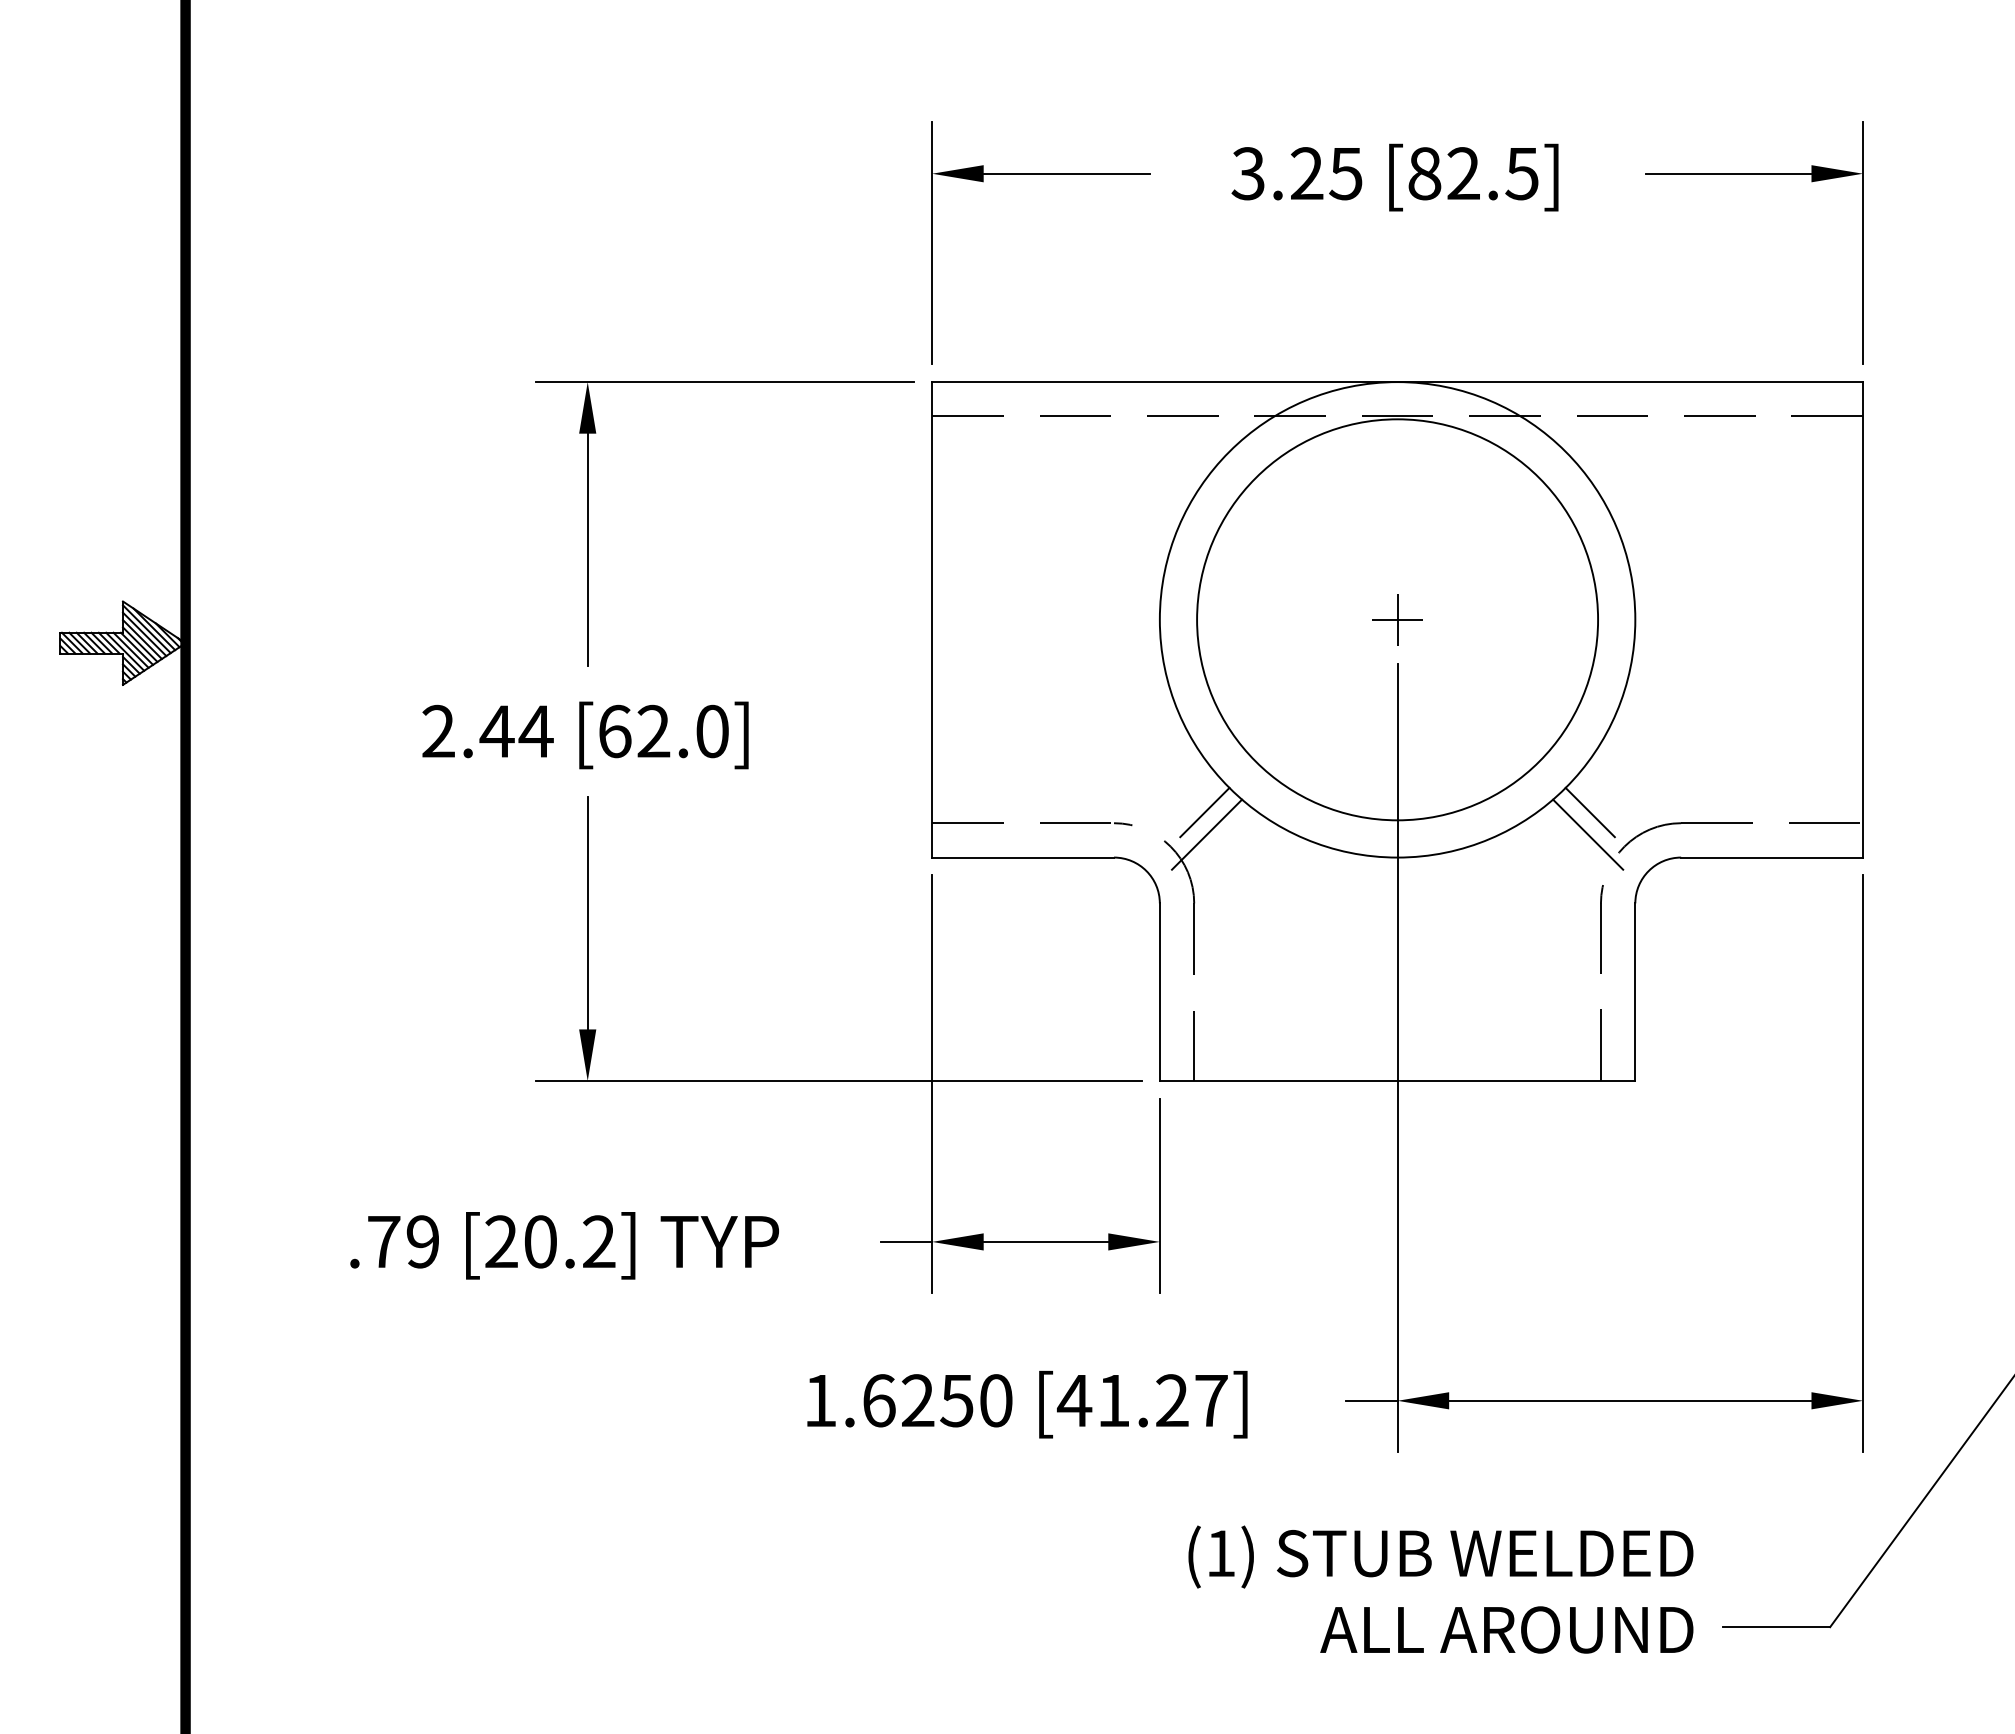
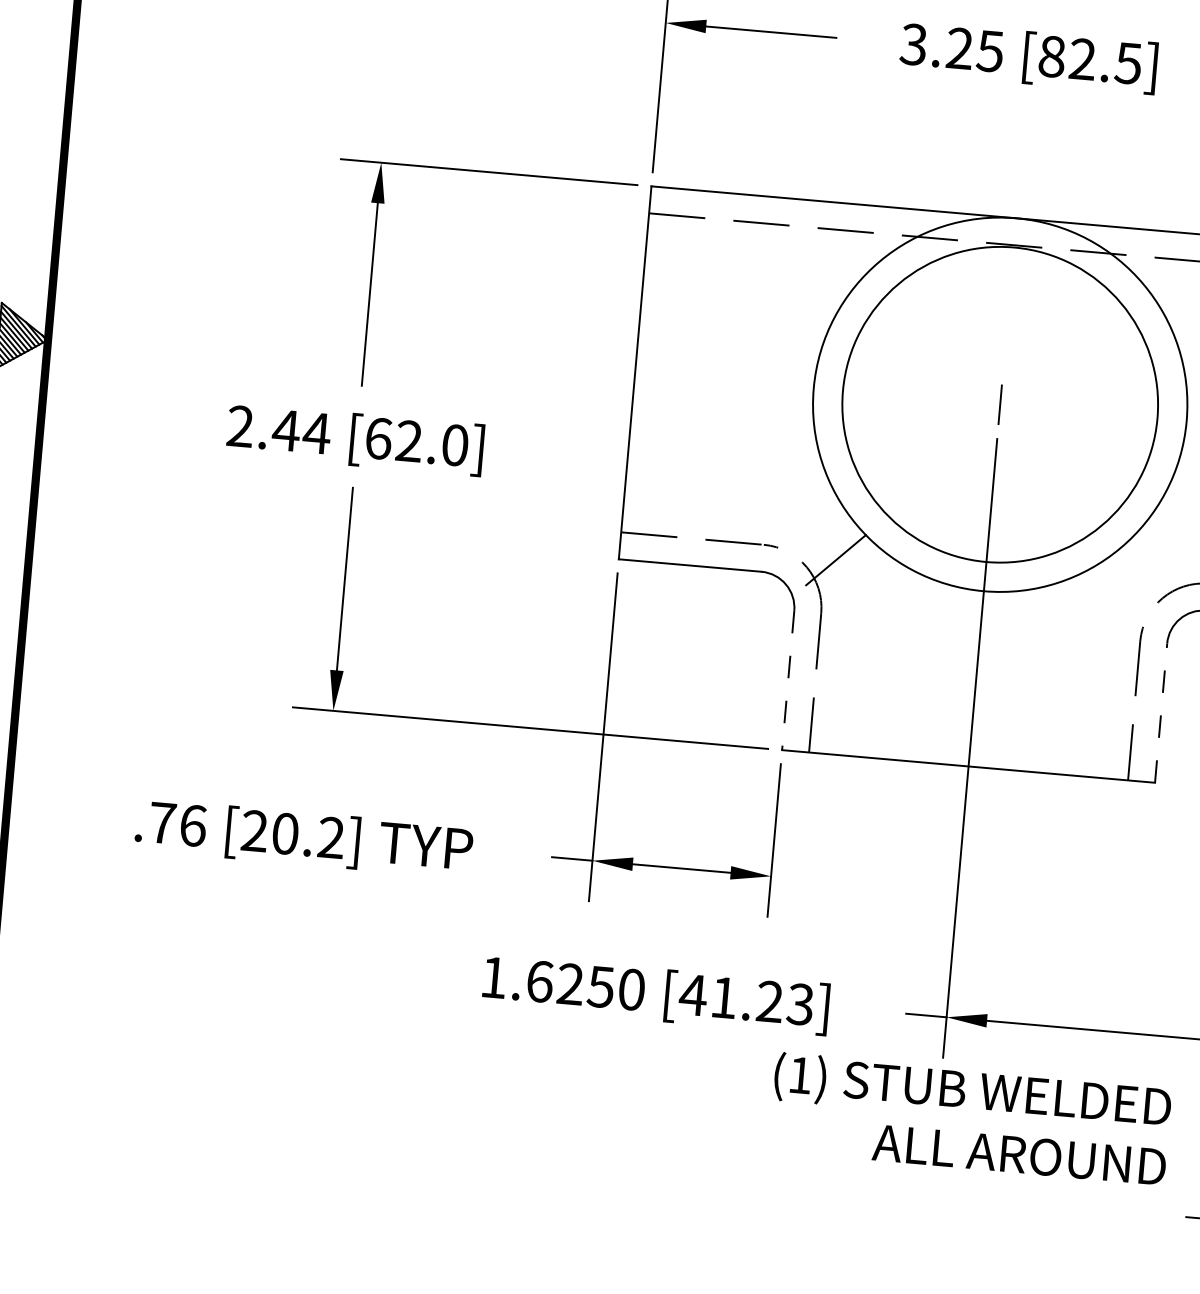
line: (1397, 619) -> (1000, 404), removed
line: (1204, 812) -> (835, 542), removed
line: (1589, 812) -> (1137, 569), removed
line: (1588, 834) -> (1135, 586), removed
line: (1159, 992) -> (787, 680), solid -> dashed
line: (1635, 992) -> (1161, 713), solid -> dashed
text: (422, 1241) -> (192, 825), .79 -> .76
text: (1210, 1400) -> (799, 1004), [41.27] -> [41.23]
text: (1440, 1589) -> (970, 1118), moved

